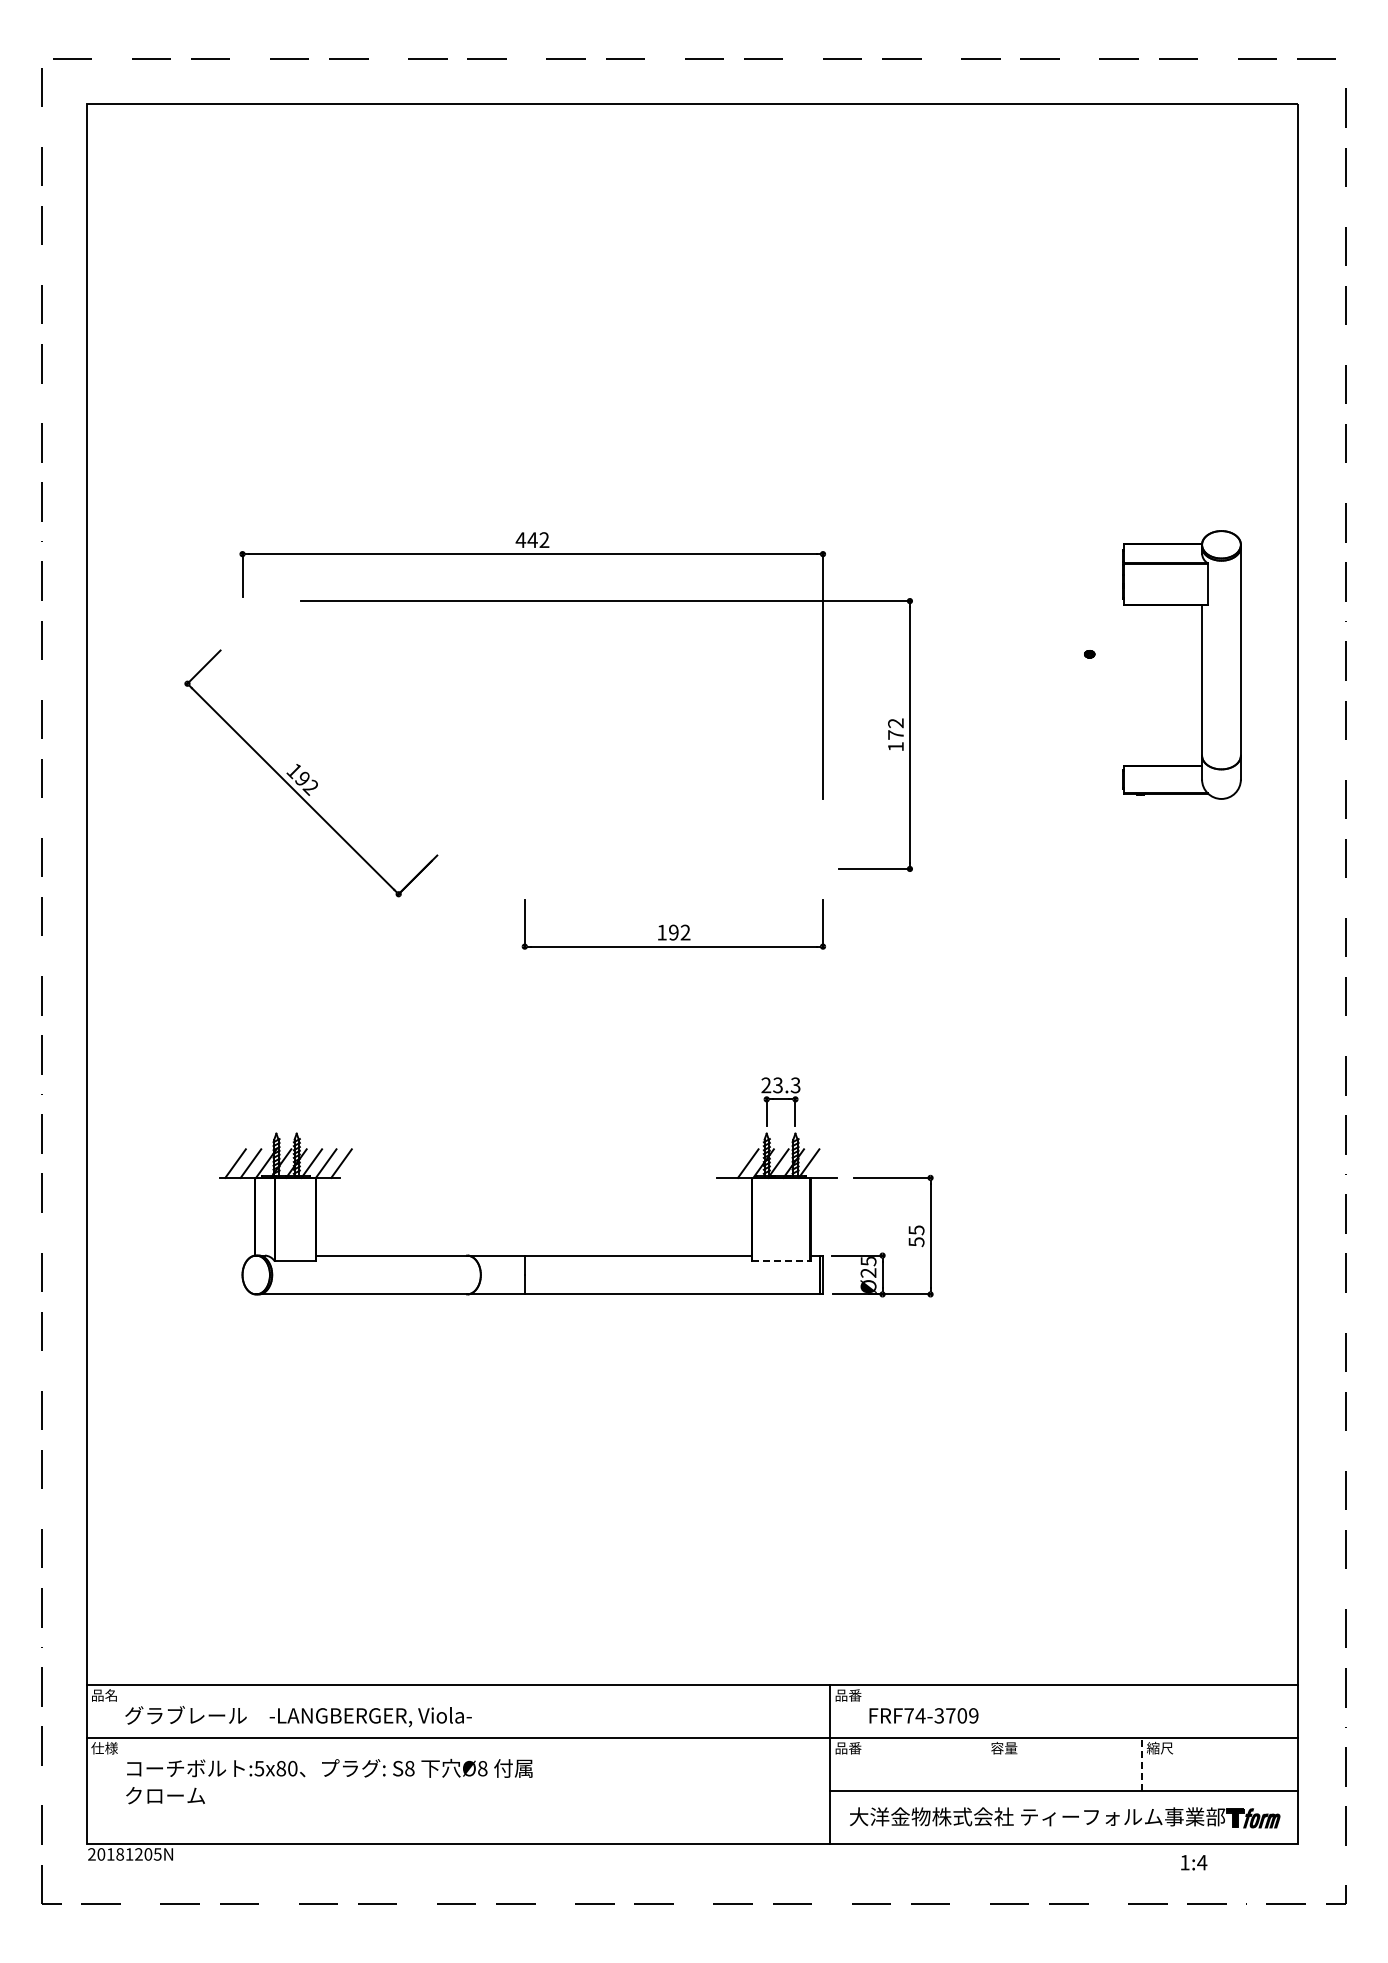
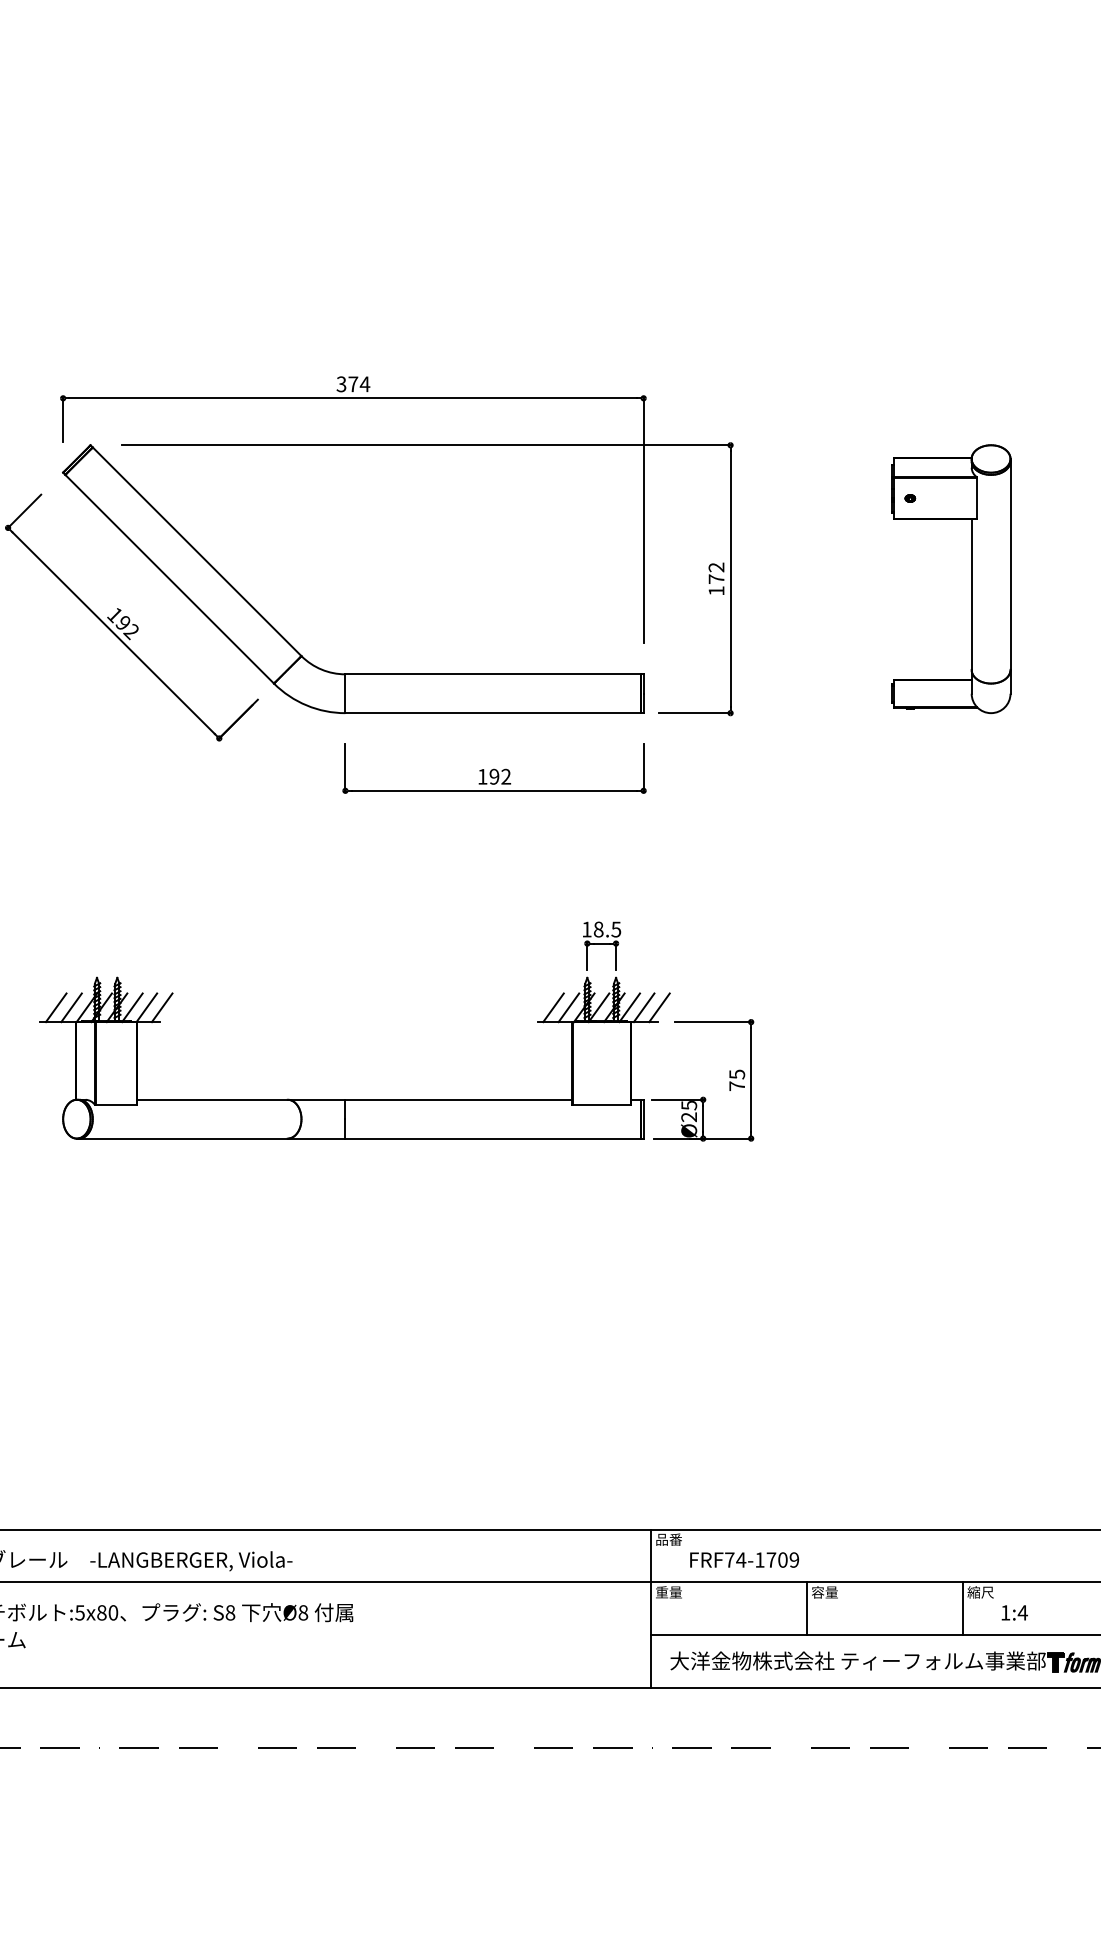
text: (532, 540) -> (353, 384), 442 -> 374
part: (1201, 664) -> (971, 578), moved
part: (468, 798) -> (289, 642), added
text: (780, 1085) -> (601, 929), 23.3 -> 18.5
line: (732, 1163) -> (553, 1007), added
line: (823, 1163) -> (644, 1007), added
line: (838, 1163) -> (659, 1007), added
text: (916, 1242) -> (737, 1086), 55 -> 75
line: (781, 1261) -> (602, 1105), dashed -> solid
text: (938, 1715) -> (759, 1559), FRF74-3709 -> FRF74-1709
text: (848, 1748) -> (669, 1592), 品番 -> 重量
line: (986, 1764) -> (807, 1608), added
line: (1142, 1764) -> (963, 1608), dashed -> solid
text: (1194, 1862) -> (1015, 1612), moved

